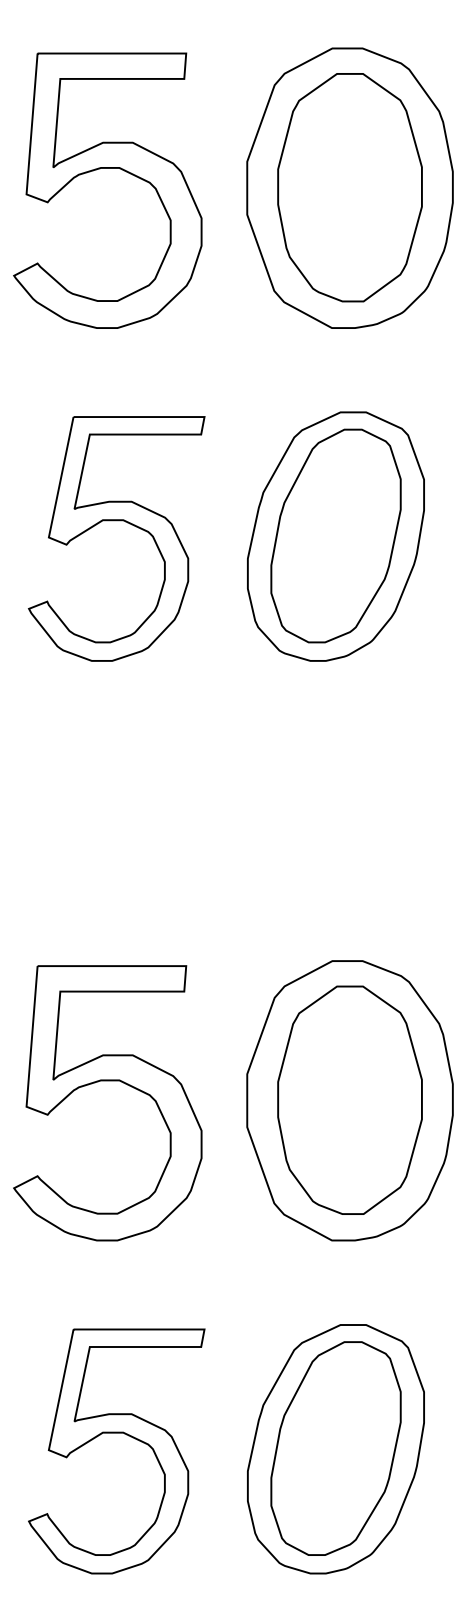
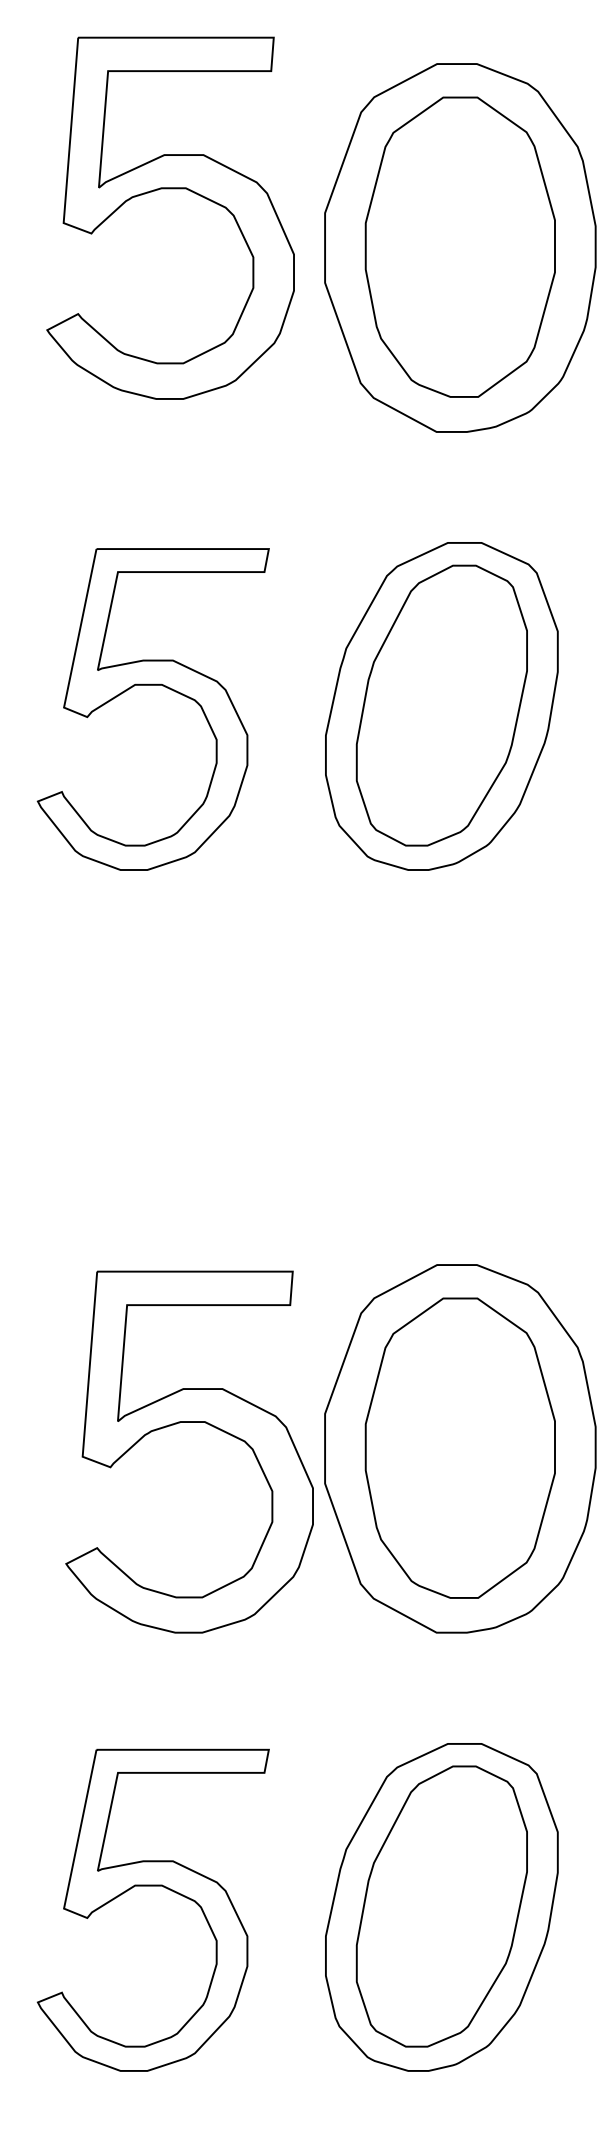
part: (107, 168) -> (170, 189), moved
part: (107, 1080) -> (189, 1422), moved

